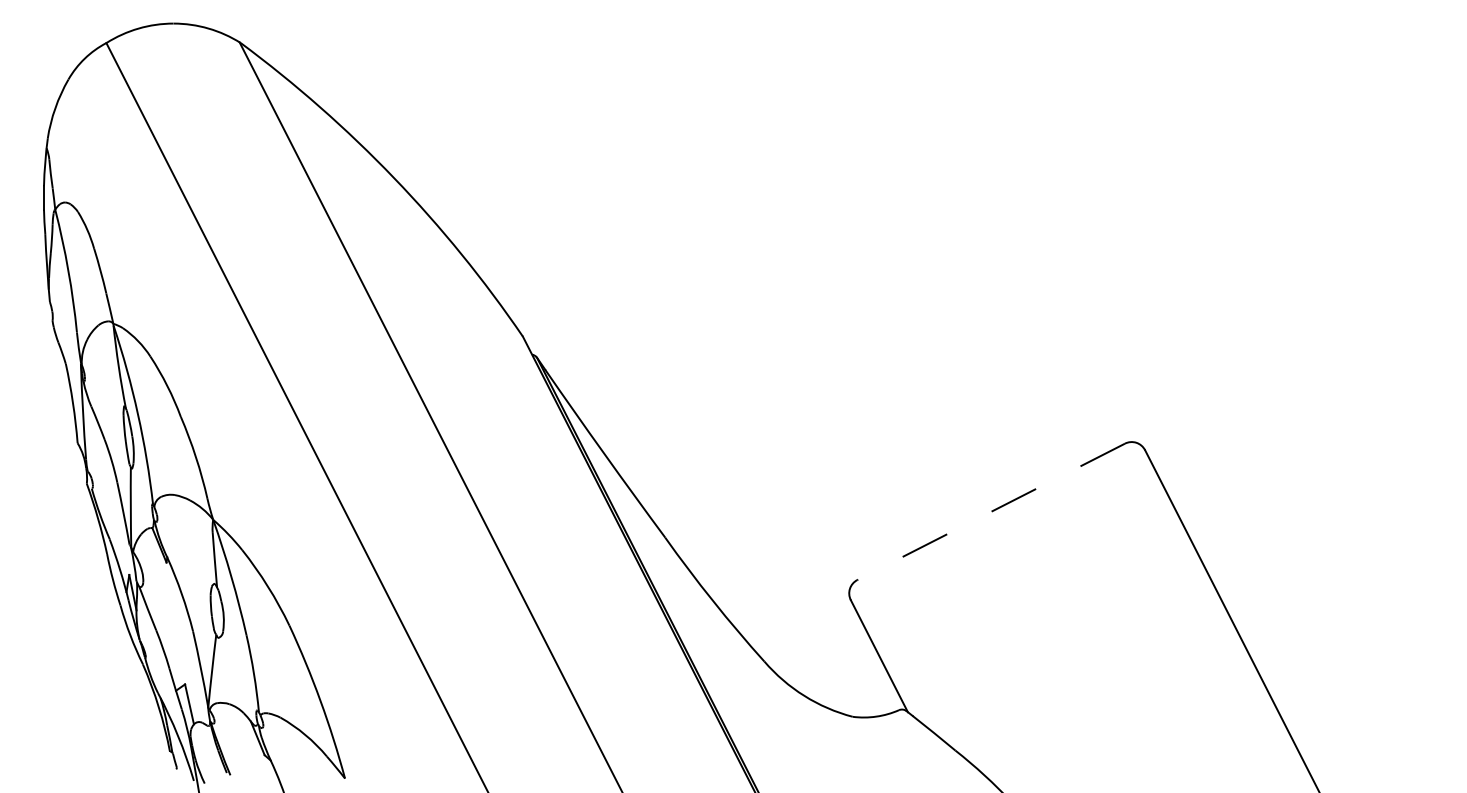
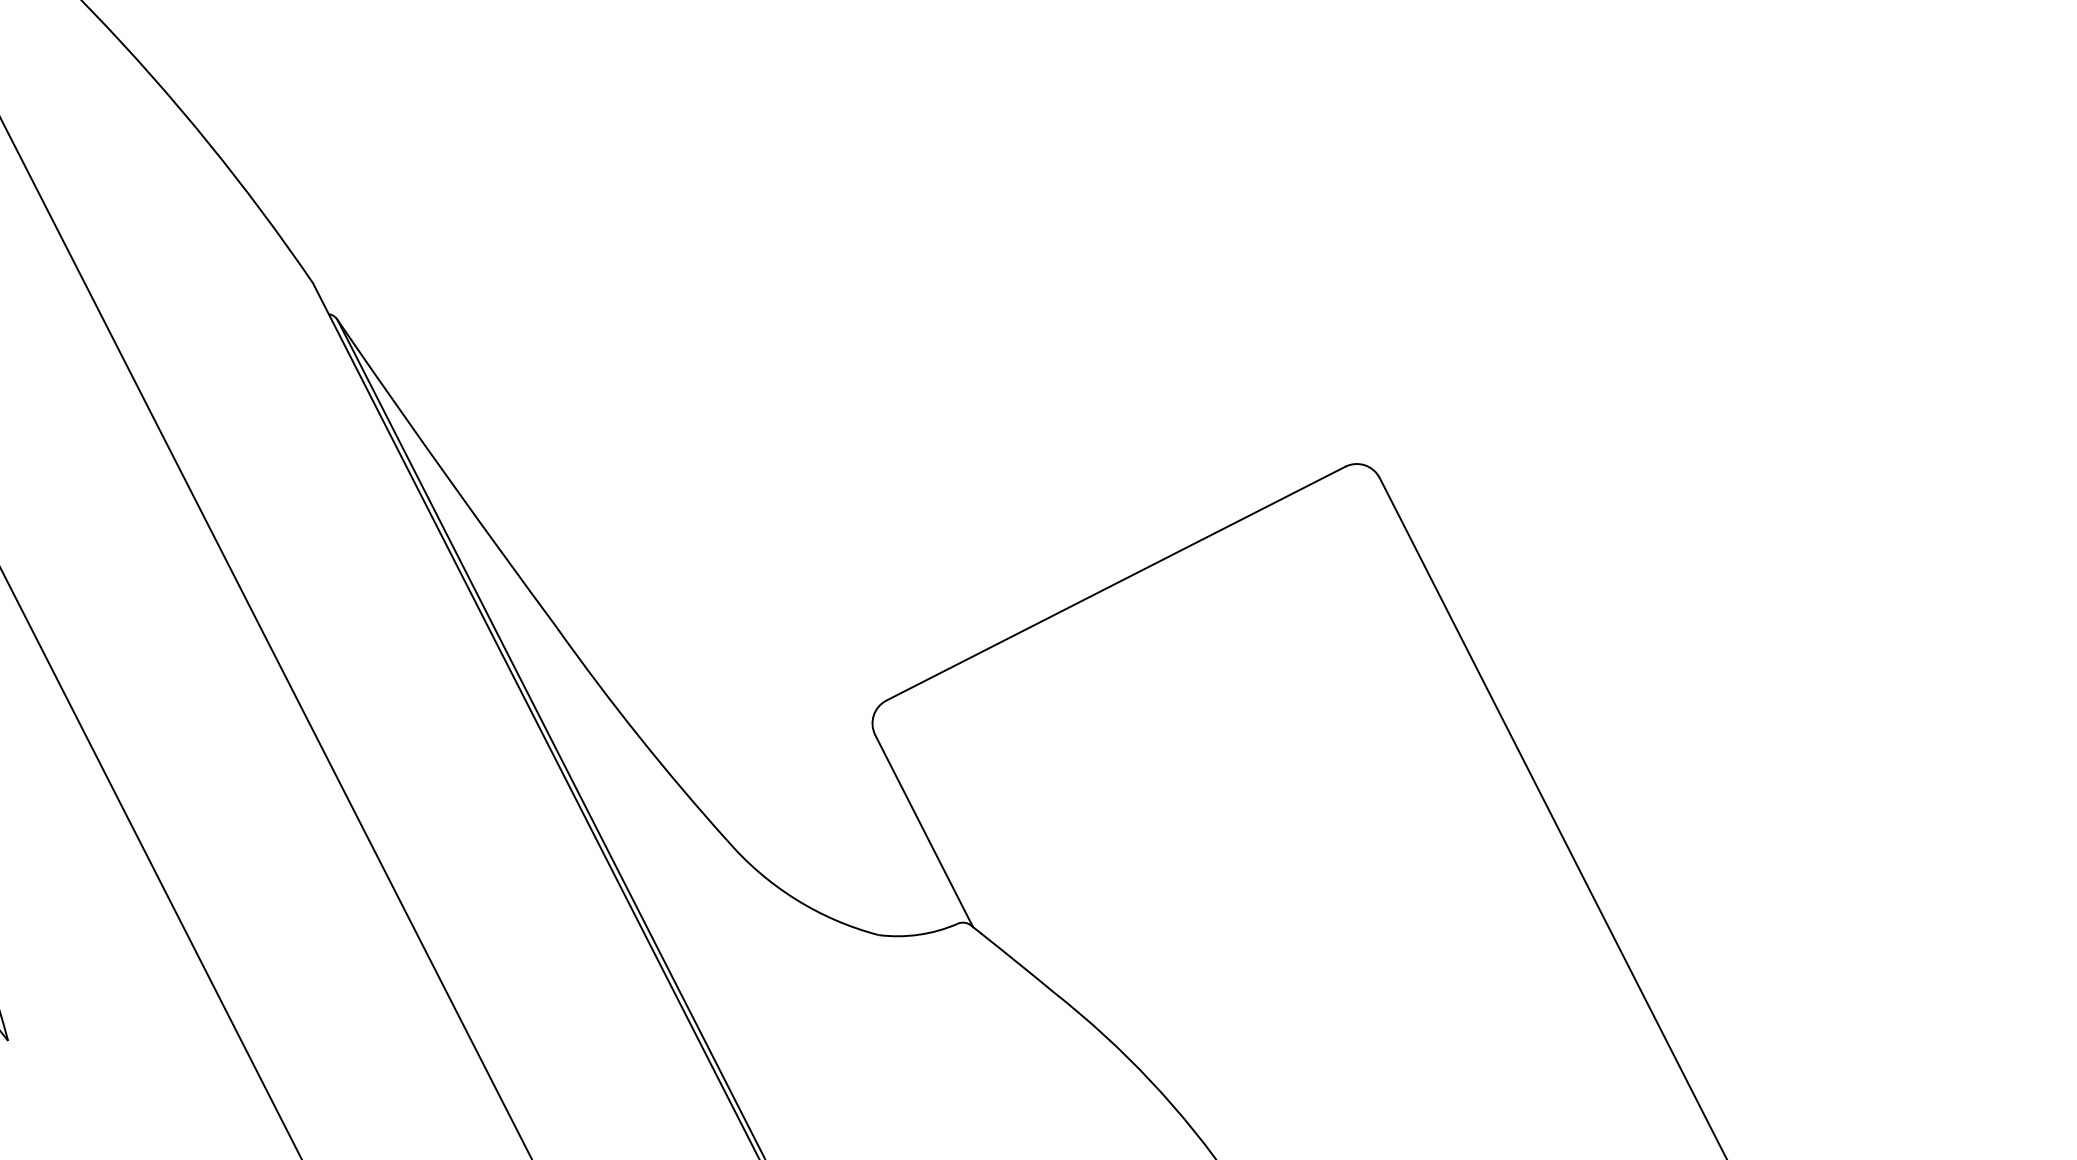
line: (990, 512) -> (1114, 584), dashed -> solid

